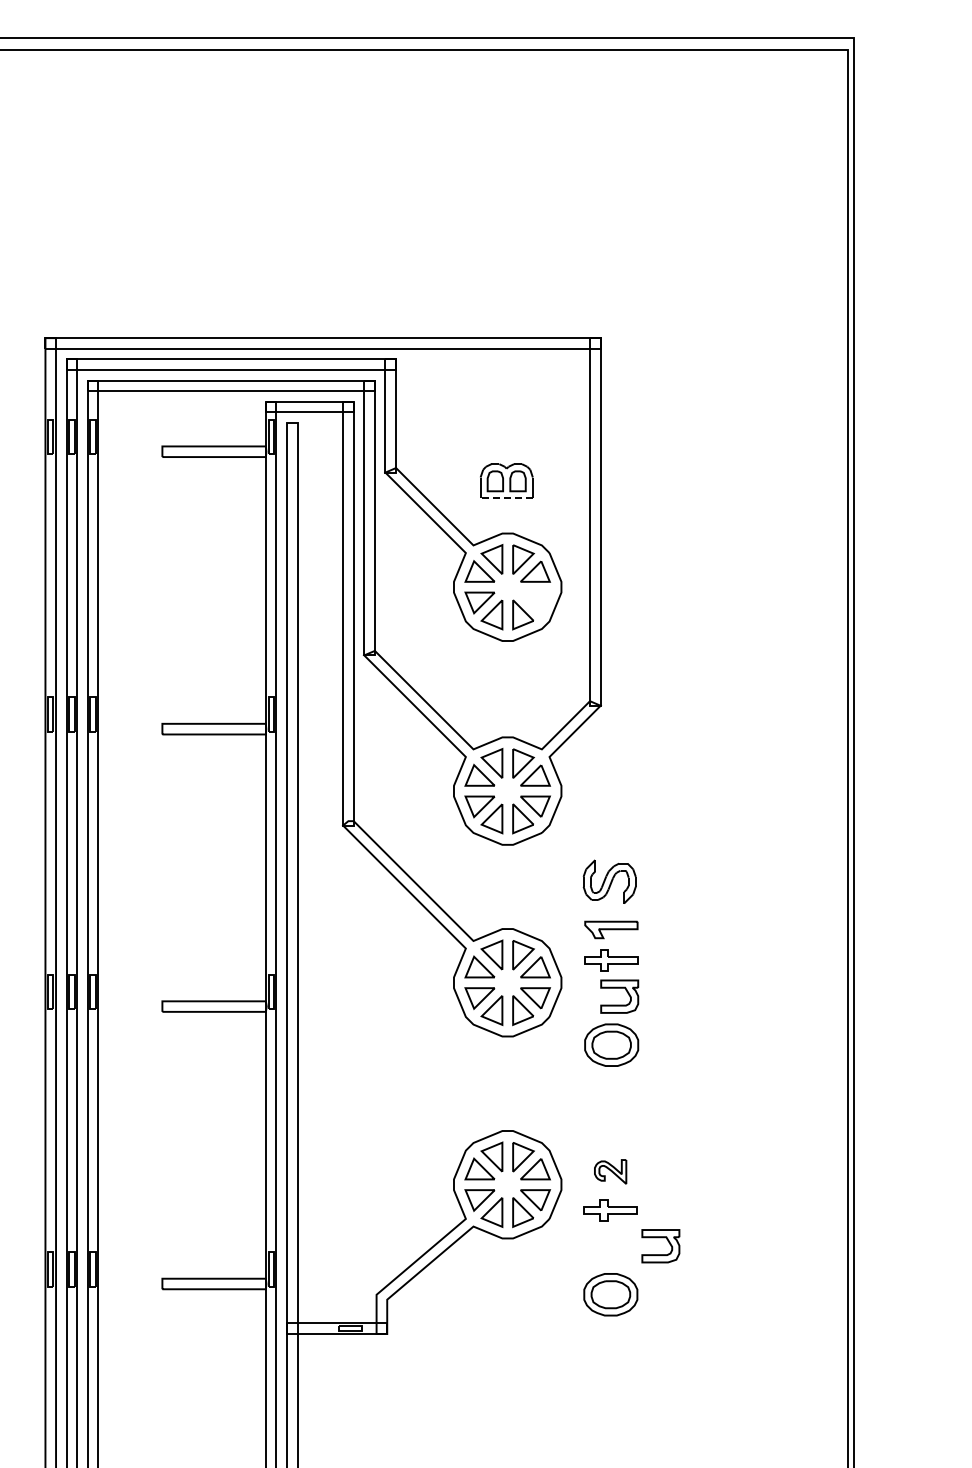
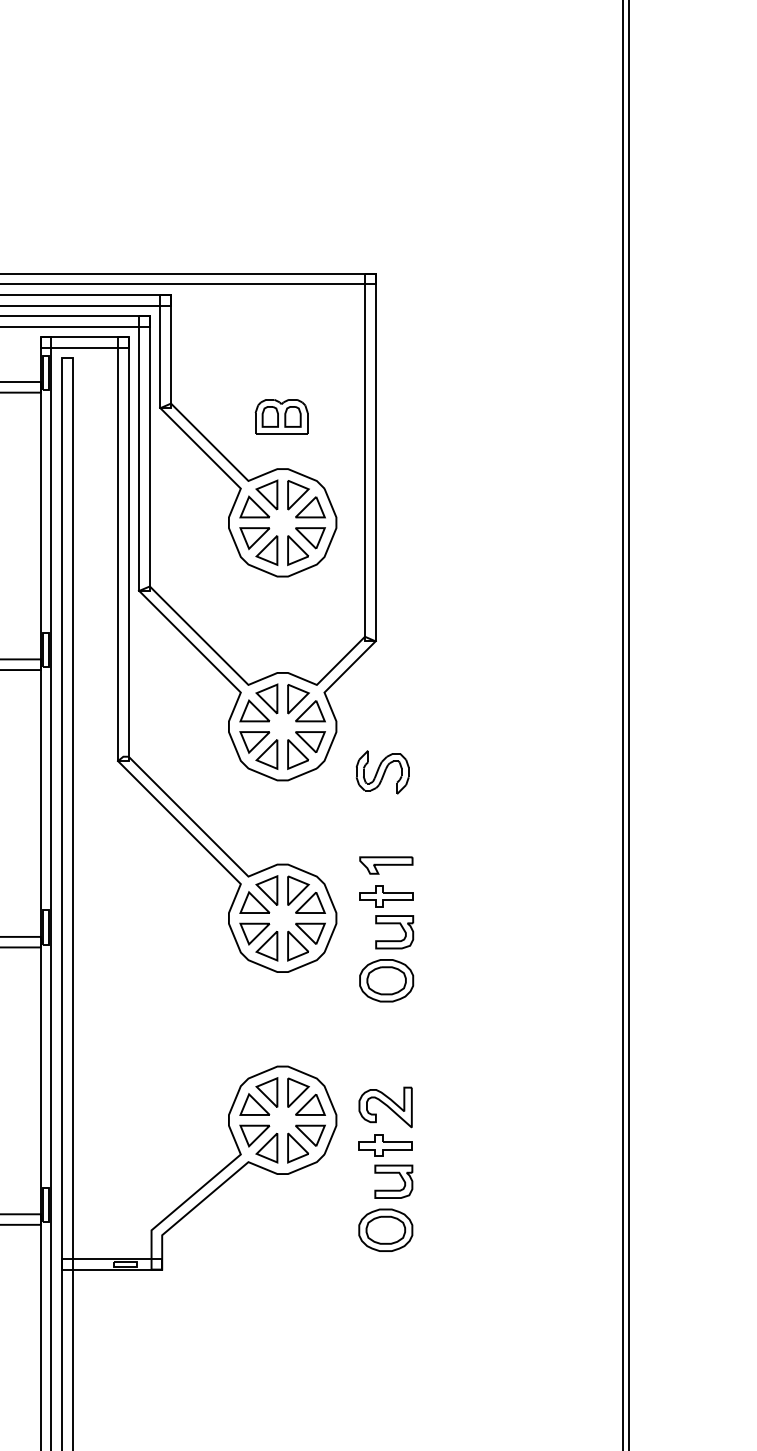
line: (506, 498) -> (281, 434), dashed -> solid
part: (535, 602) -> (310, 538), added
part: (609, 881) -> (382, 772), moved
part: (610, 1171) -> (385, 1107), size x1.67
part: (660, 1238) -> (393, 1174), moved

